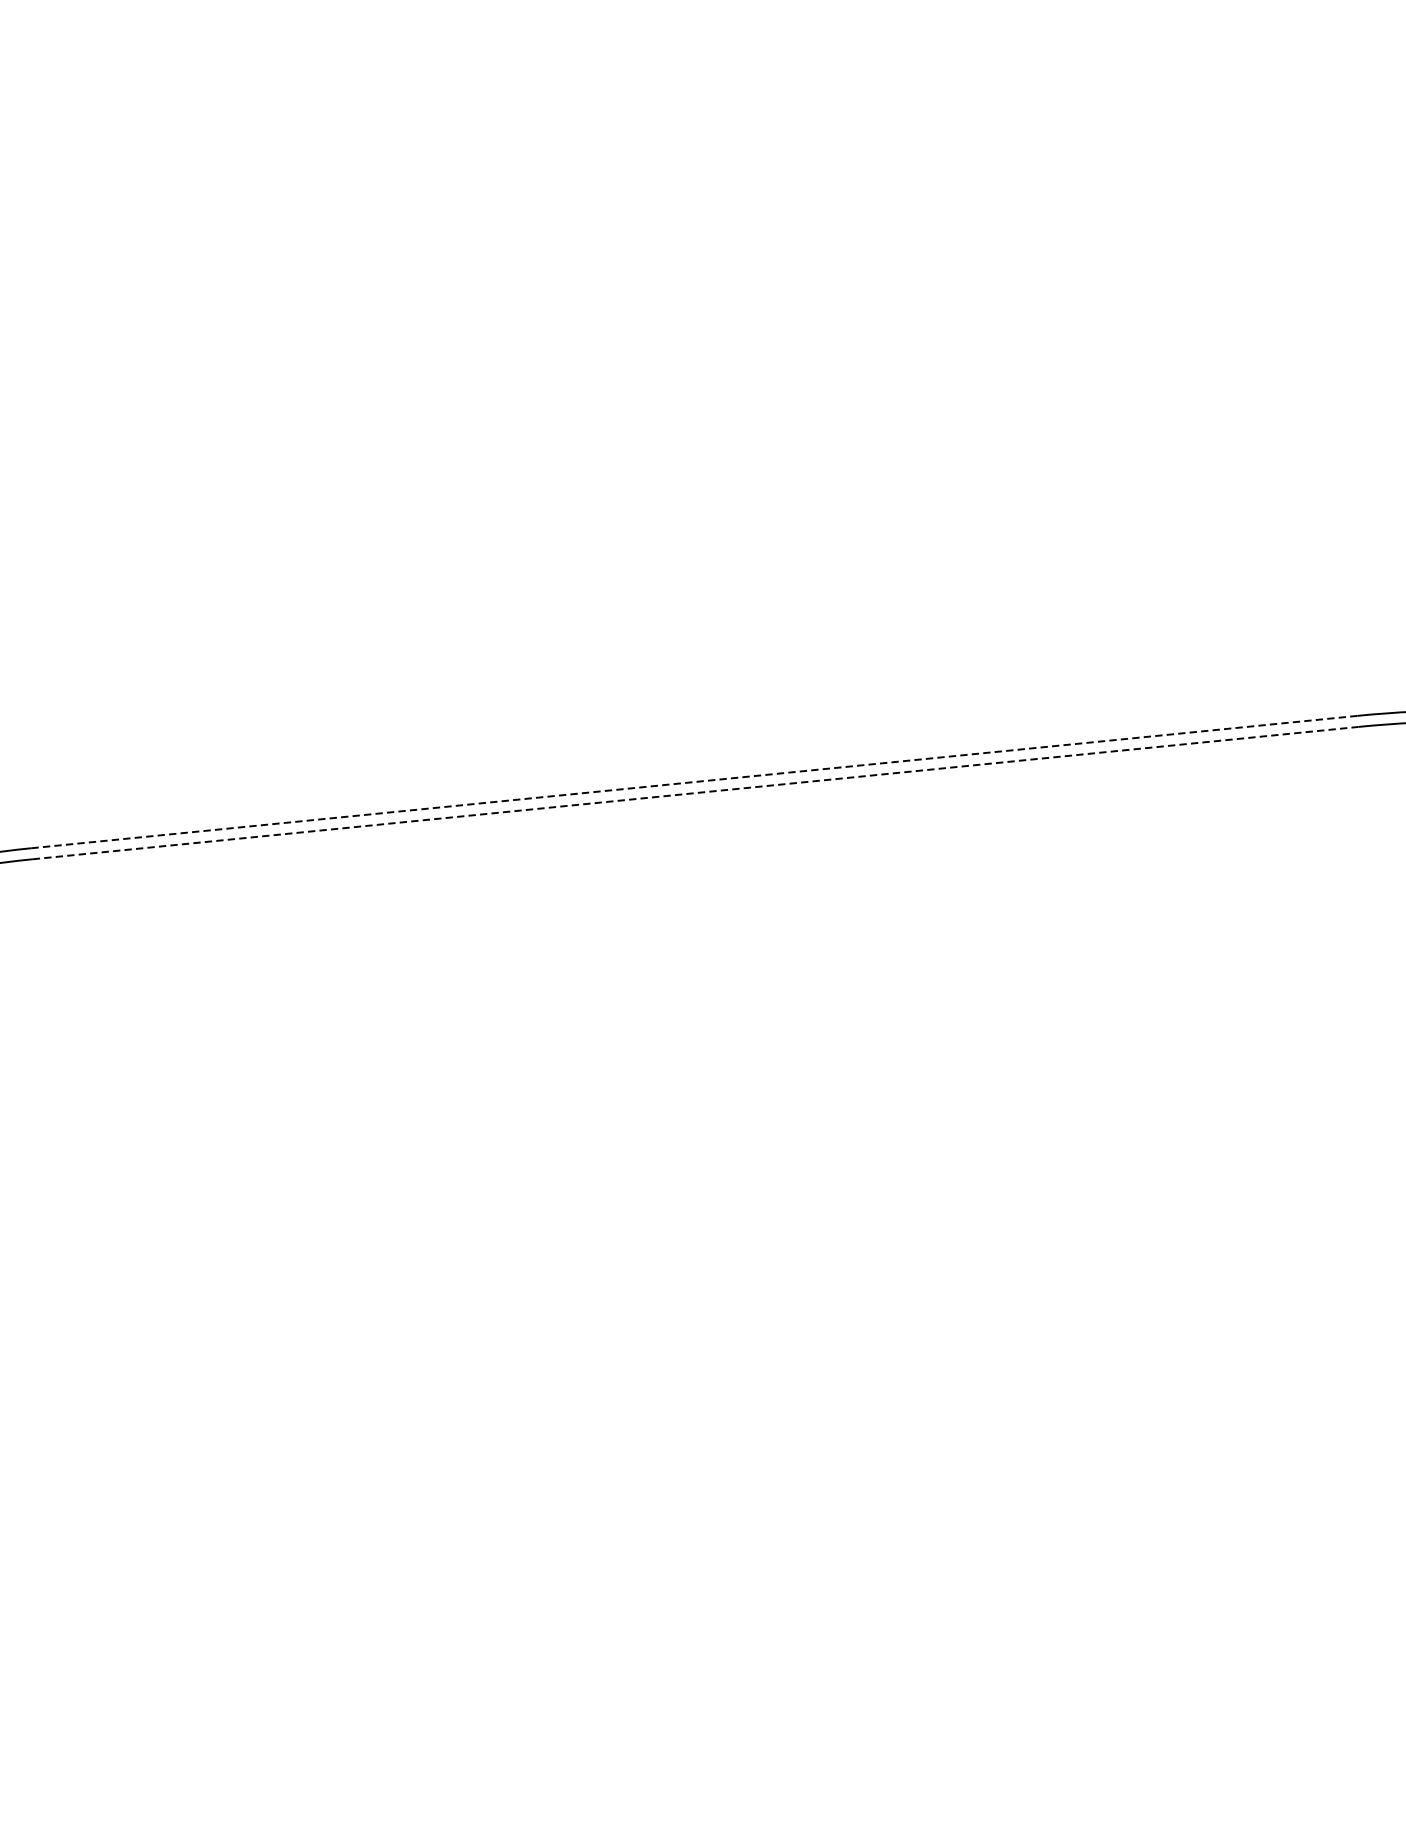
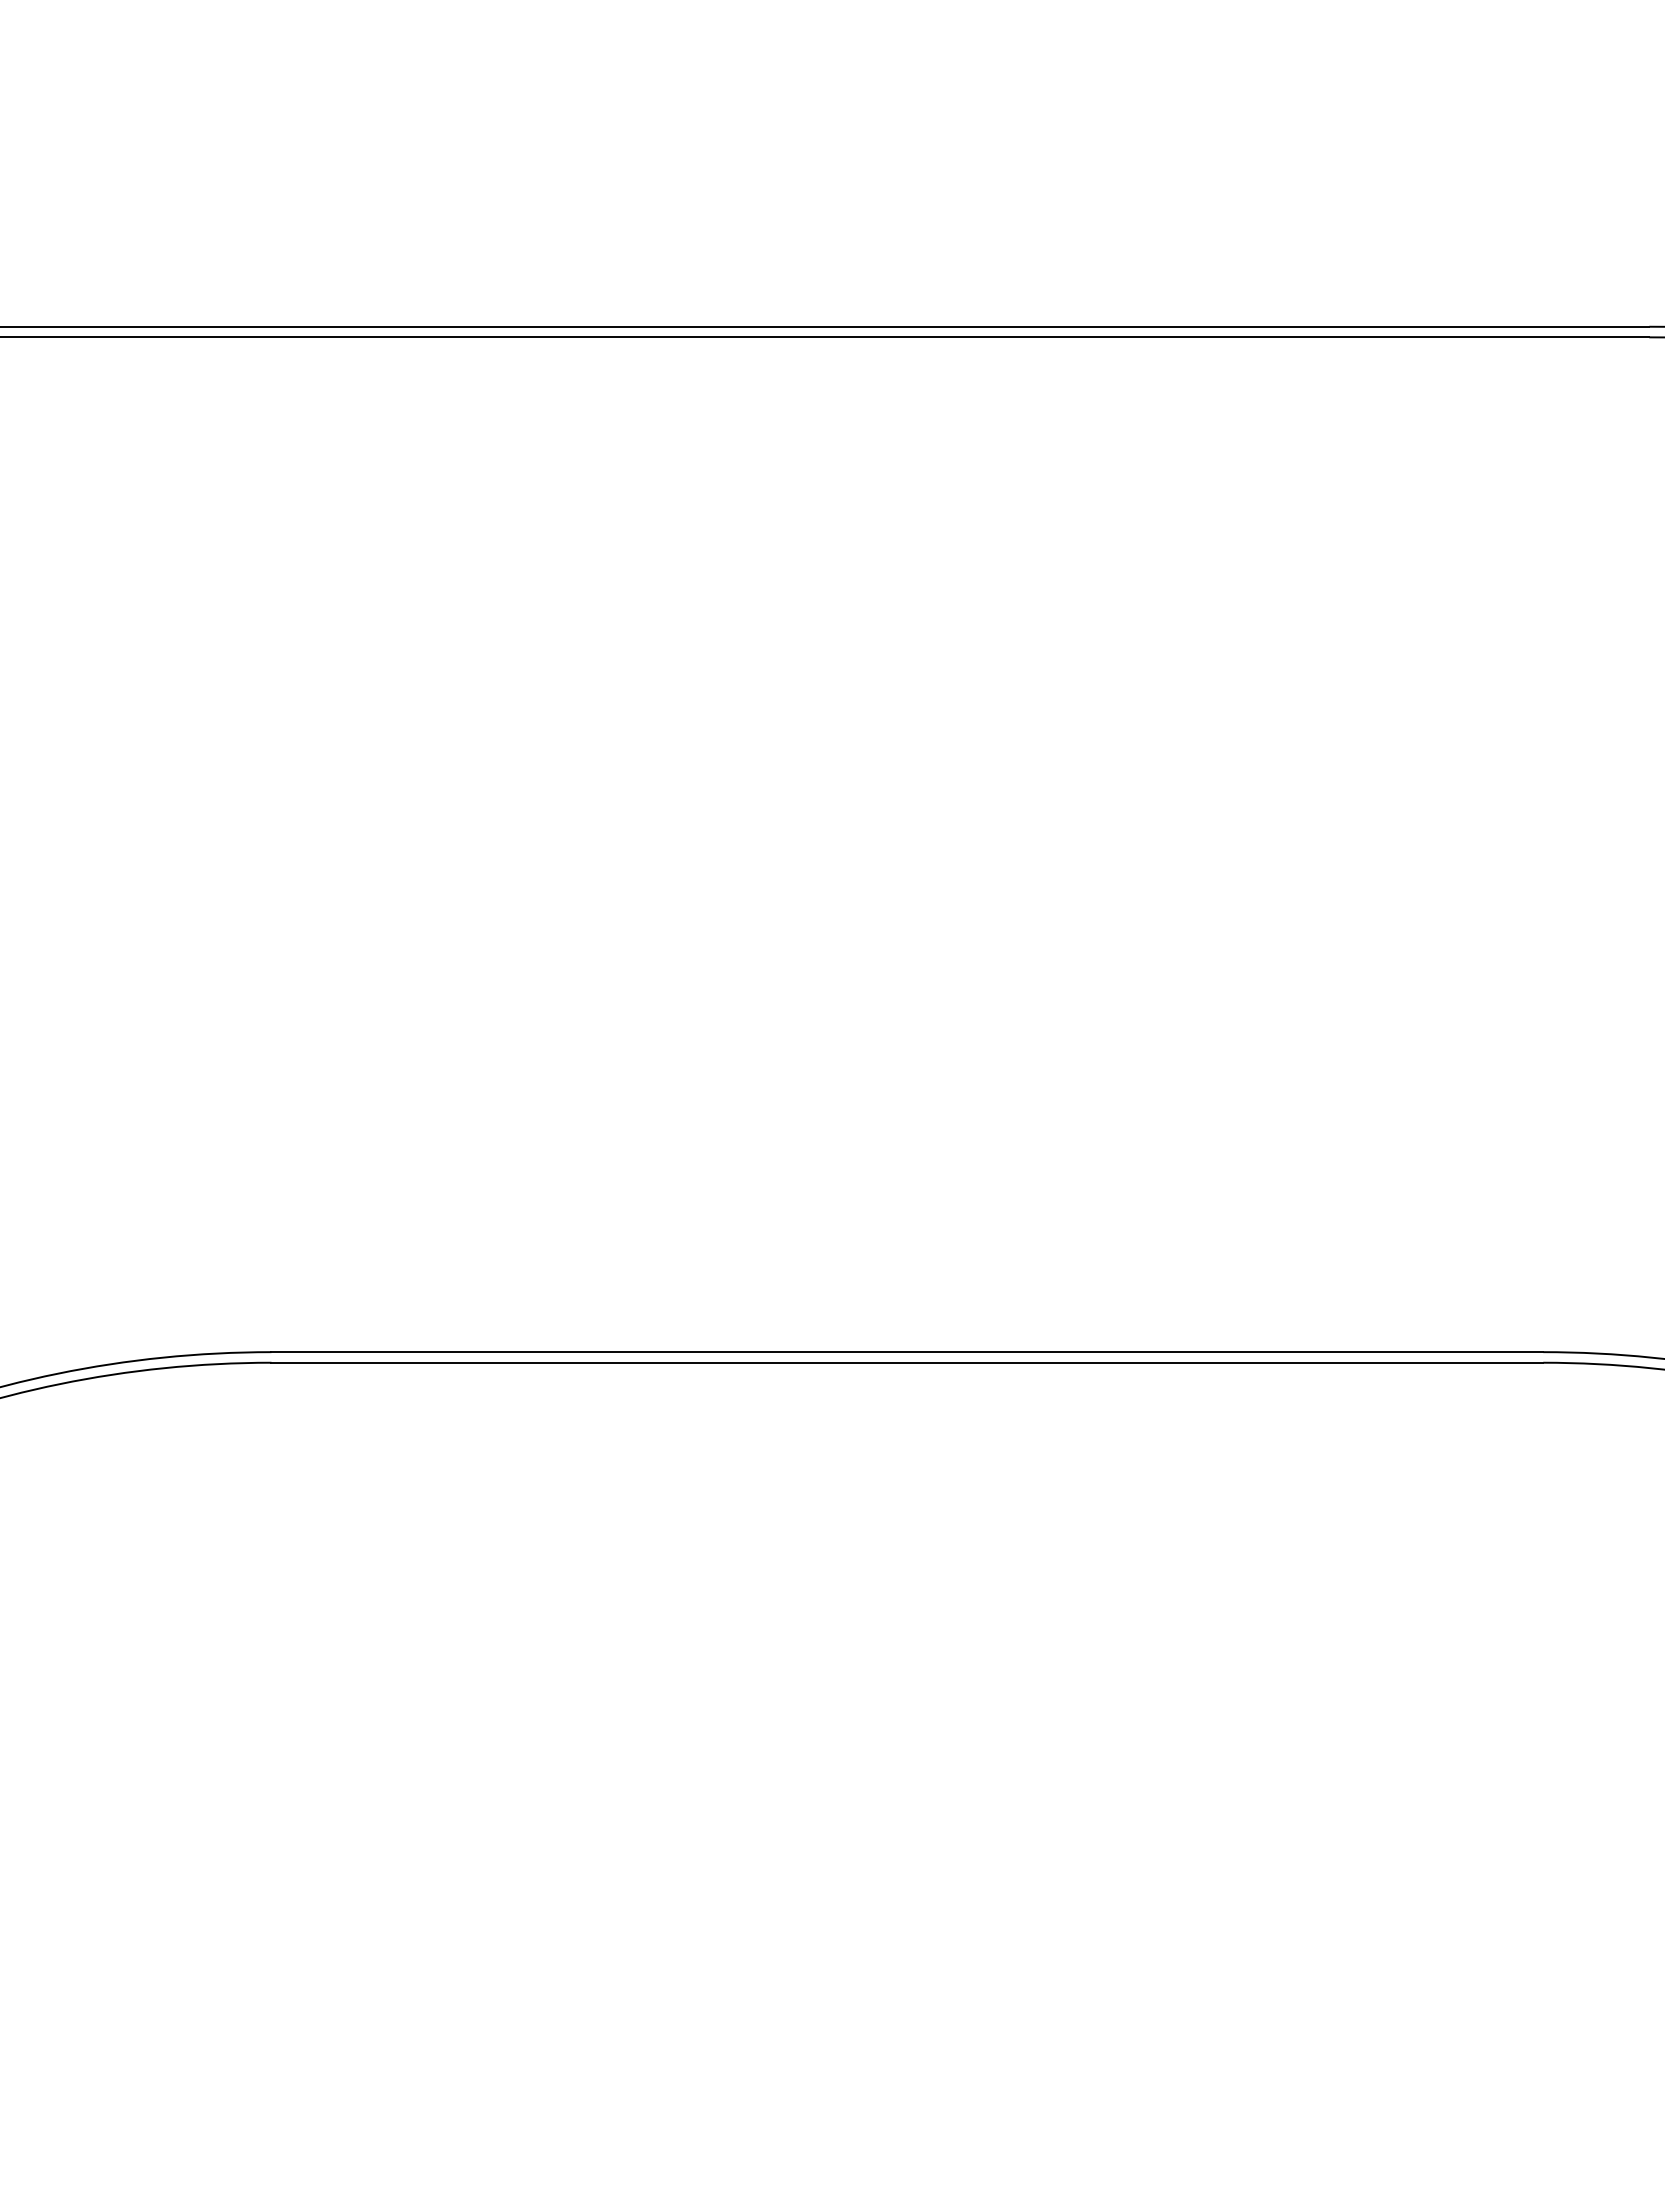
line: (694, 782) -> (907, 1352), dashed -> solid
line: (695, 792) -> (907, 1362), dashed -> solid

